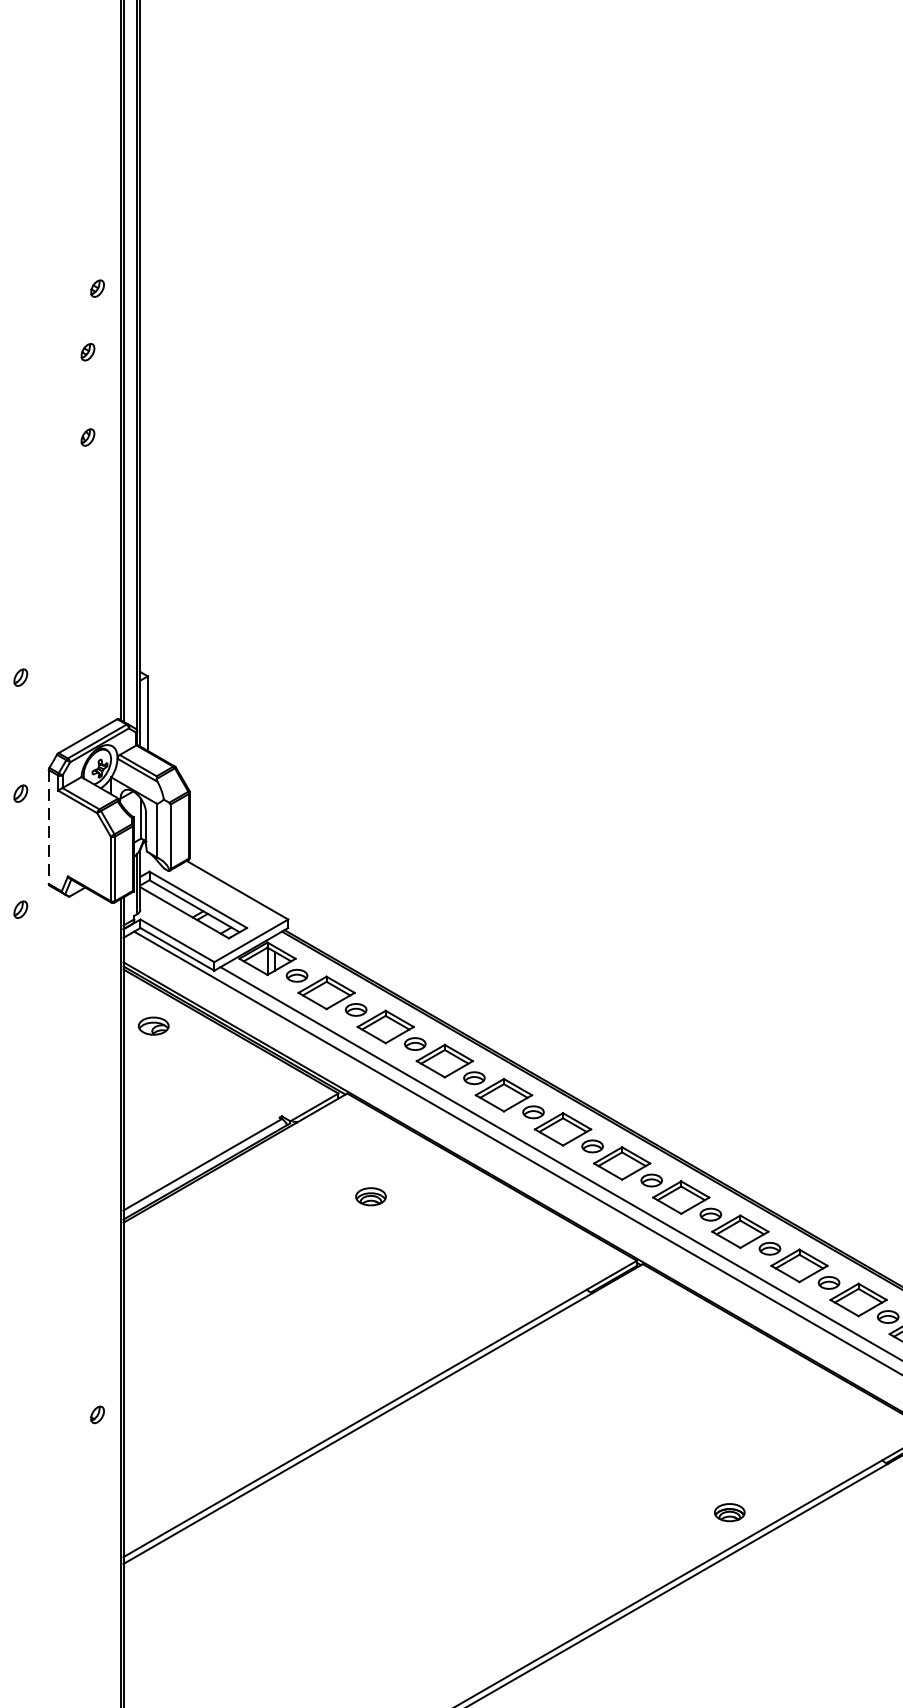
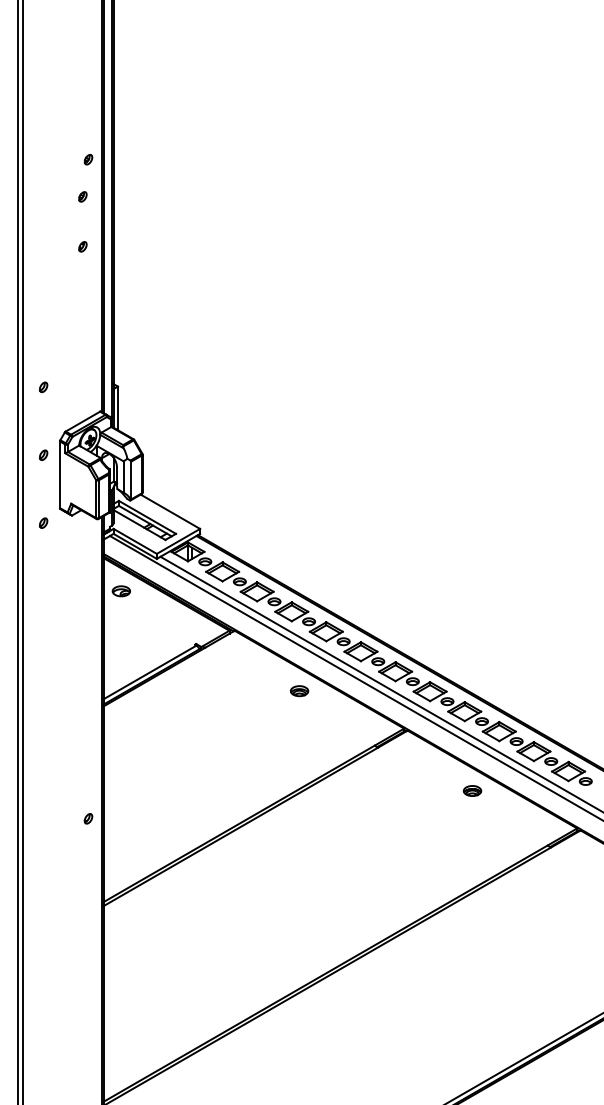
line: (49, 828) -> (60, 475), dashed -> solid
part: (370, 1197) -> (299, 691), moved
part: (729, 1511) -> (472, 790), moved

